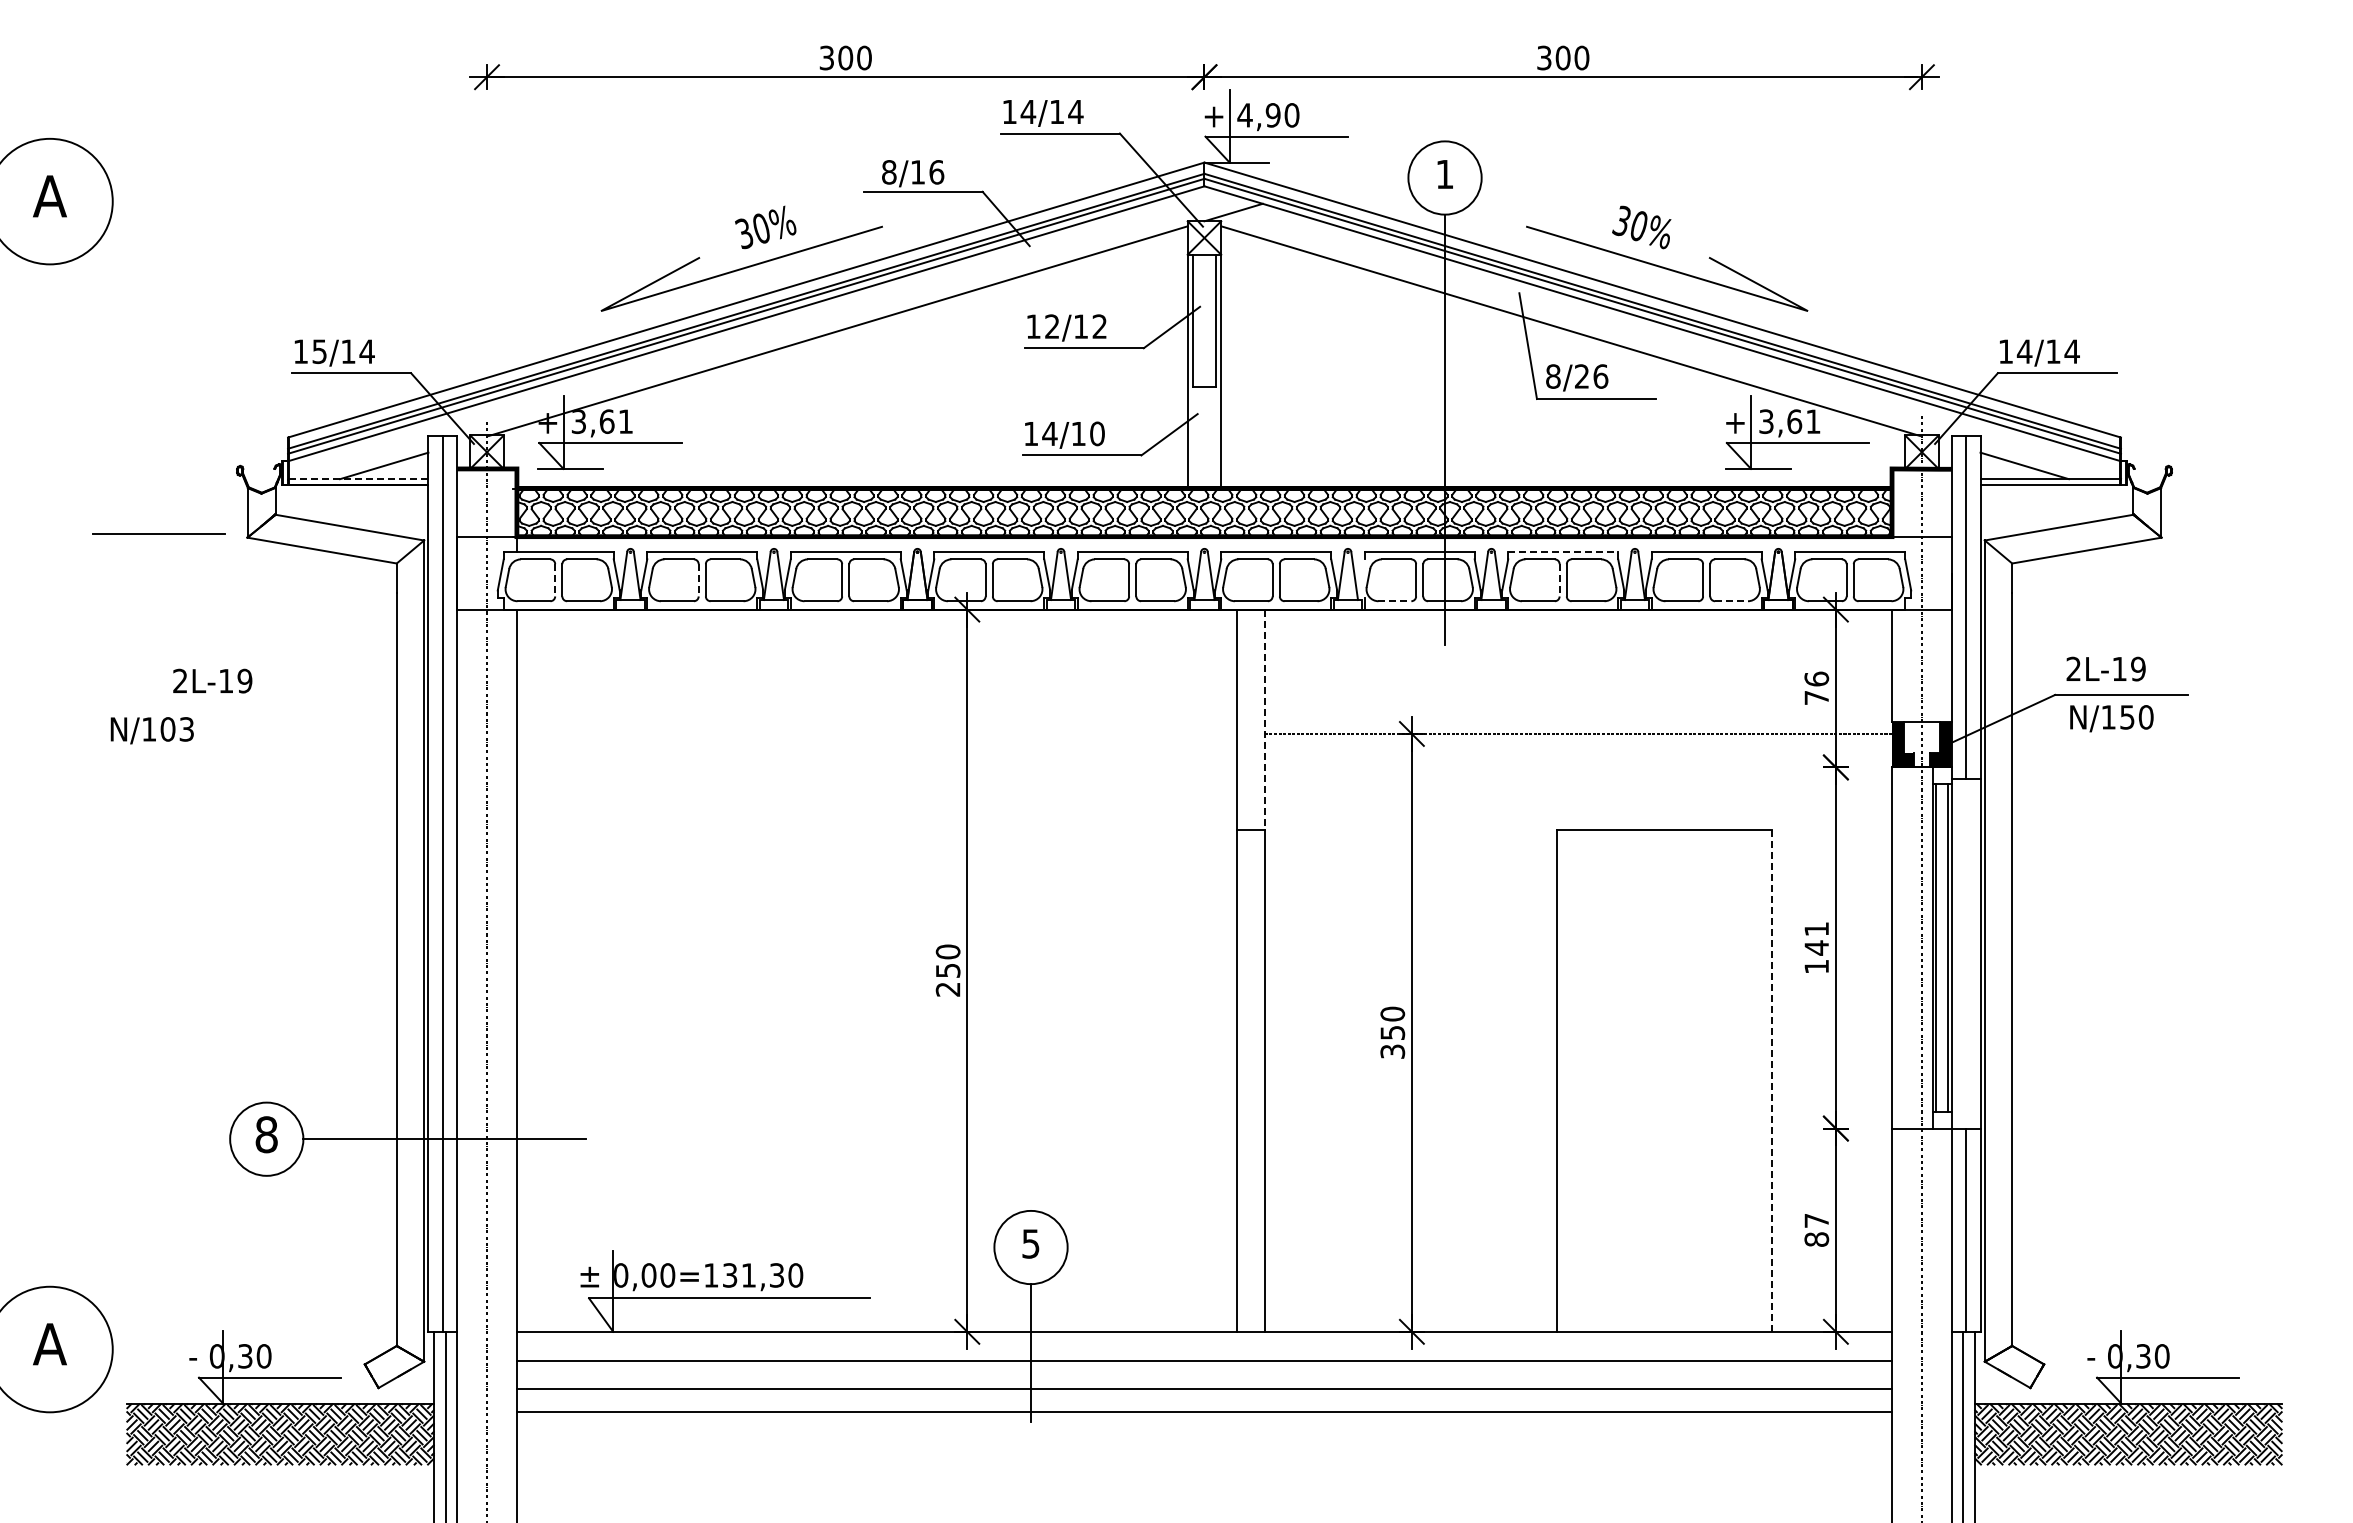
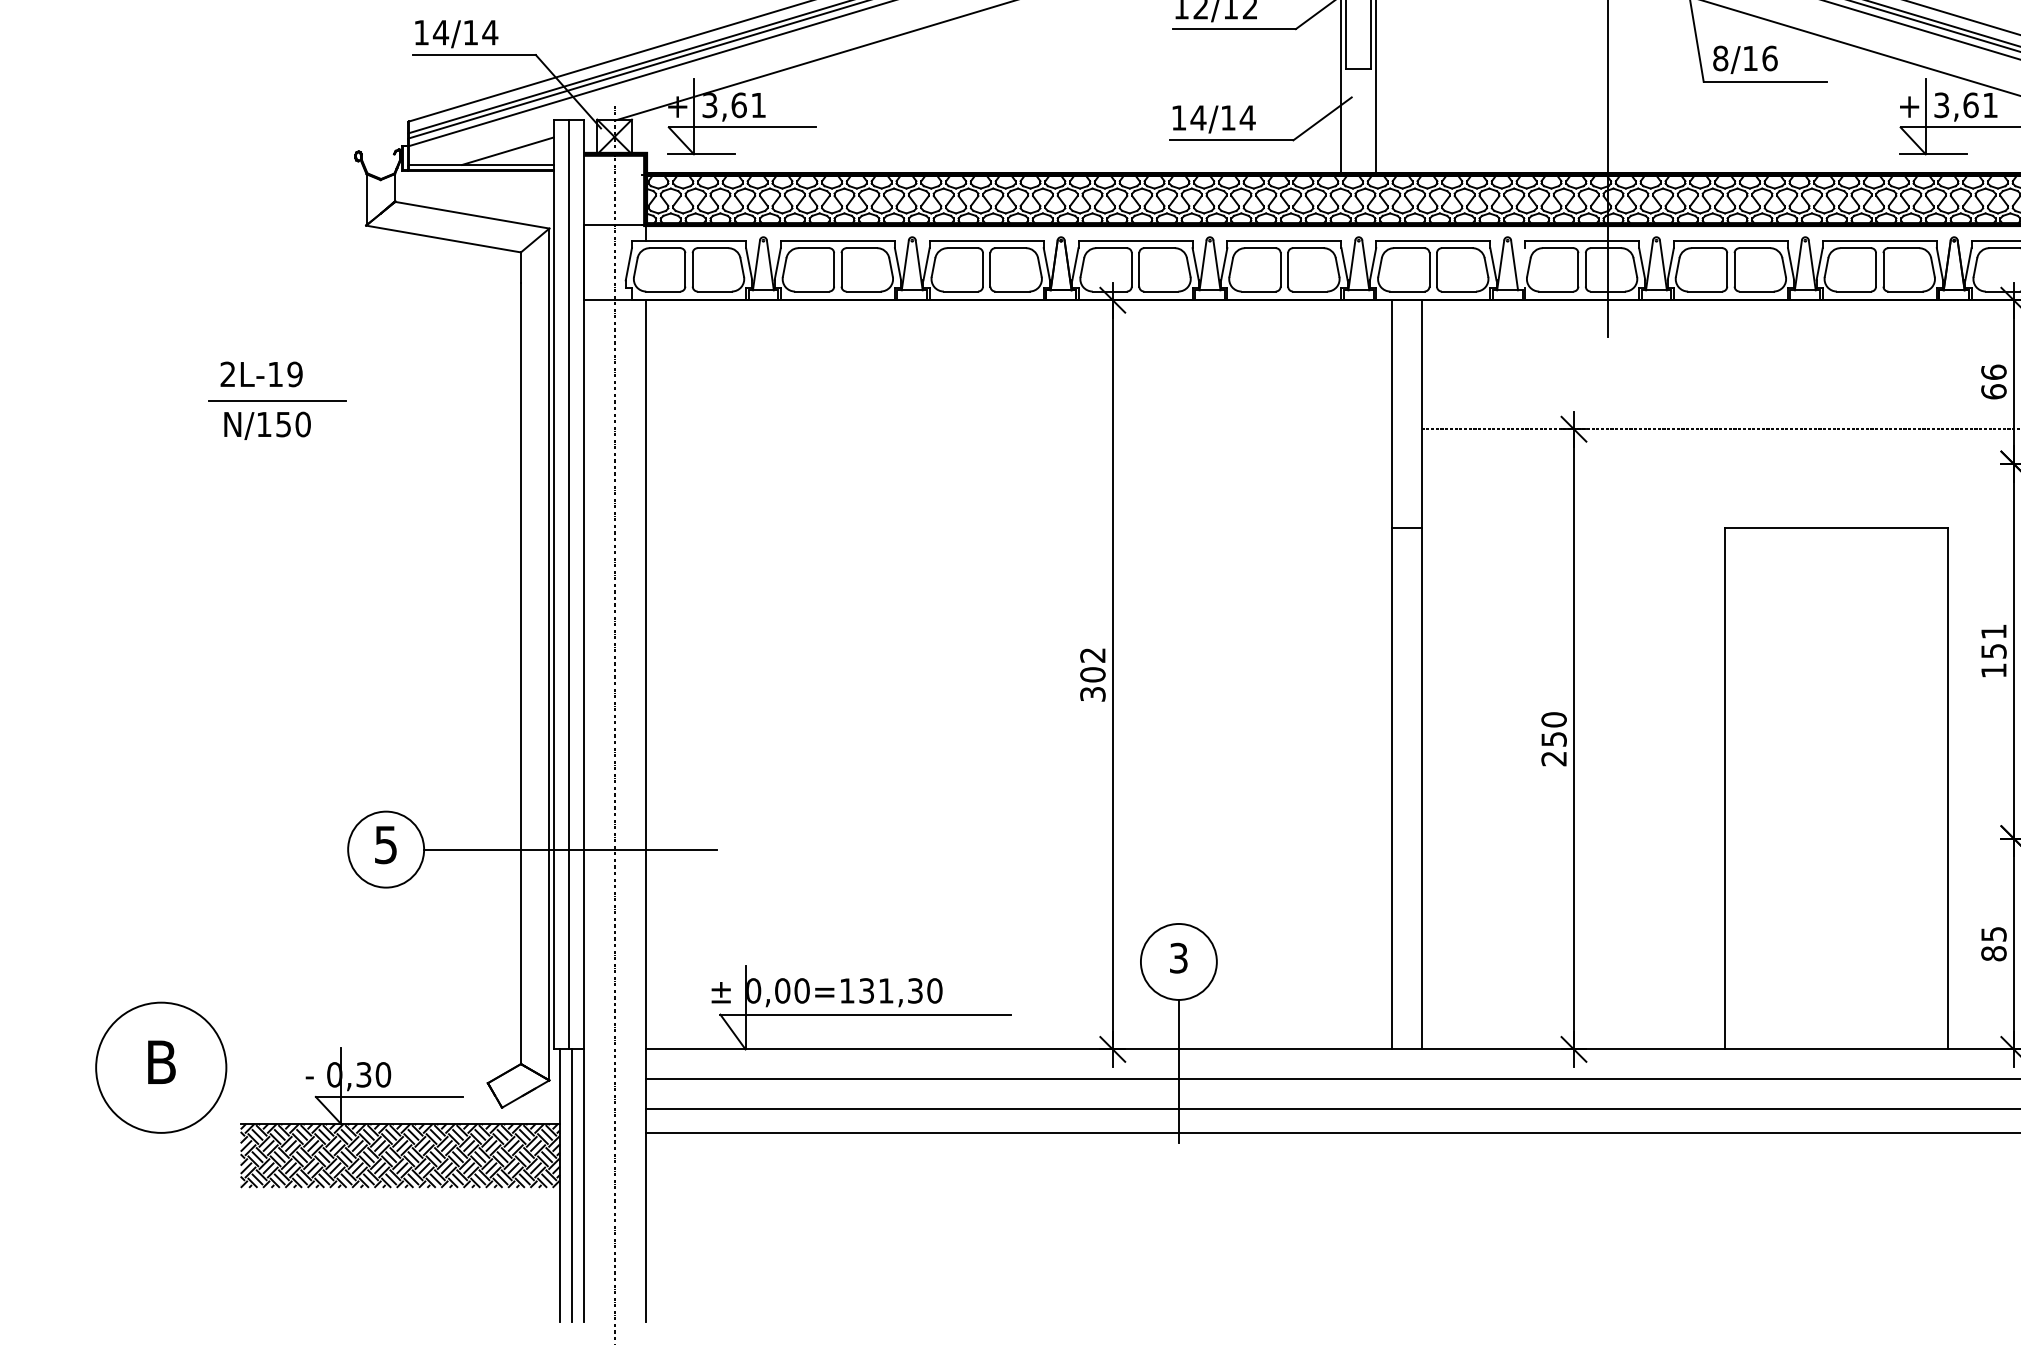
text: (319, 351) -> (440, 32), 15/14 -> 14/14
text: (1581, 376) -> (1749, 58), 8/26 -> 8/16
text: (1097, 433) -> (1247, 117), 14/10 -> 14/14
line: (358, 479) -> (481, 165), dashed -> solid
line: (158, 533) -> (276, 400), moved
line: (1563, 552) -> (1731, 241), dashed -> solid
line: (555, 580) -> (685, 270), dashed -> solid
line: (698, 580) -> (833, 270), dashed -> solid
line: (1559, 580) -> (1727, 270), dashed -> solid
line: (1395, 601) -> (1556, 291), dashed -> solid
line: (1732, 601) -> (1906, 291), dashed -> solid
text: (212, 680) -> (261, 373), moved
text: (1816, 697) -> (1993, 391), 76 -> 66
line: (1265, 720) -> (1422, 415), dashed -> solid
text: (177, 729) -> (293, 424), N/103 -> N/150
text: (1816, 947) -> (1993, 650), 141 -> 151
text: (947, 970) -> (1092, 674), 250 -> 302
text: (1392, 1051) -> (1553, 758), 350 -> 250
line: (1772, 1081) -> (1948, 789), dashed -> solid
text: (266, 1134) -> (385, 844), 8 -> 5
text: (1816, 1220) -> (1993, 933), 87 -> 85
text: (1031, 1243) -> (1179, 957), 5 -> 3
text: (49, 1344) -> (160, 1062), A -> B

